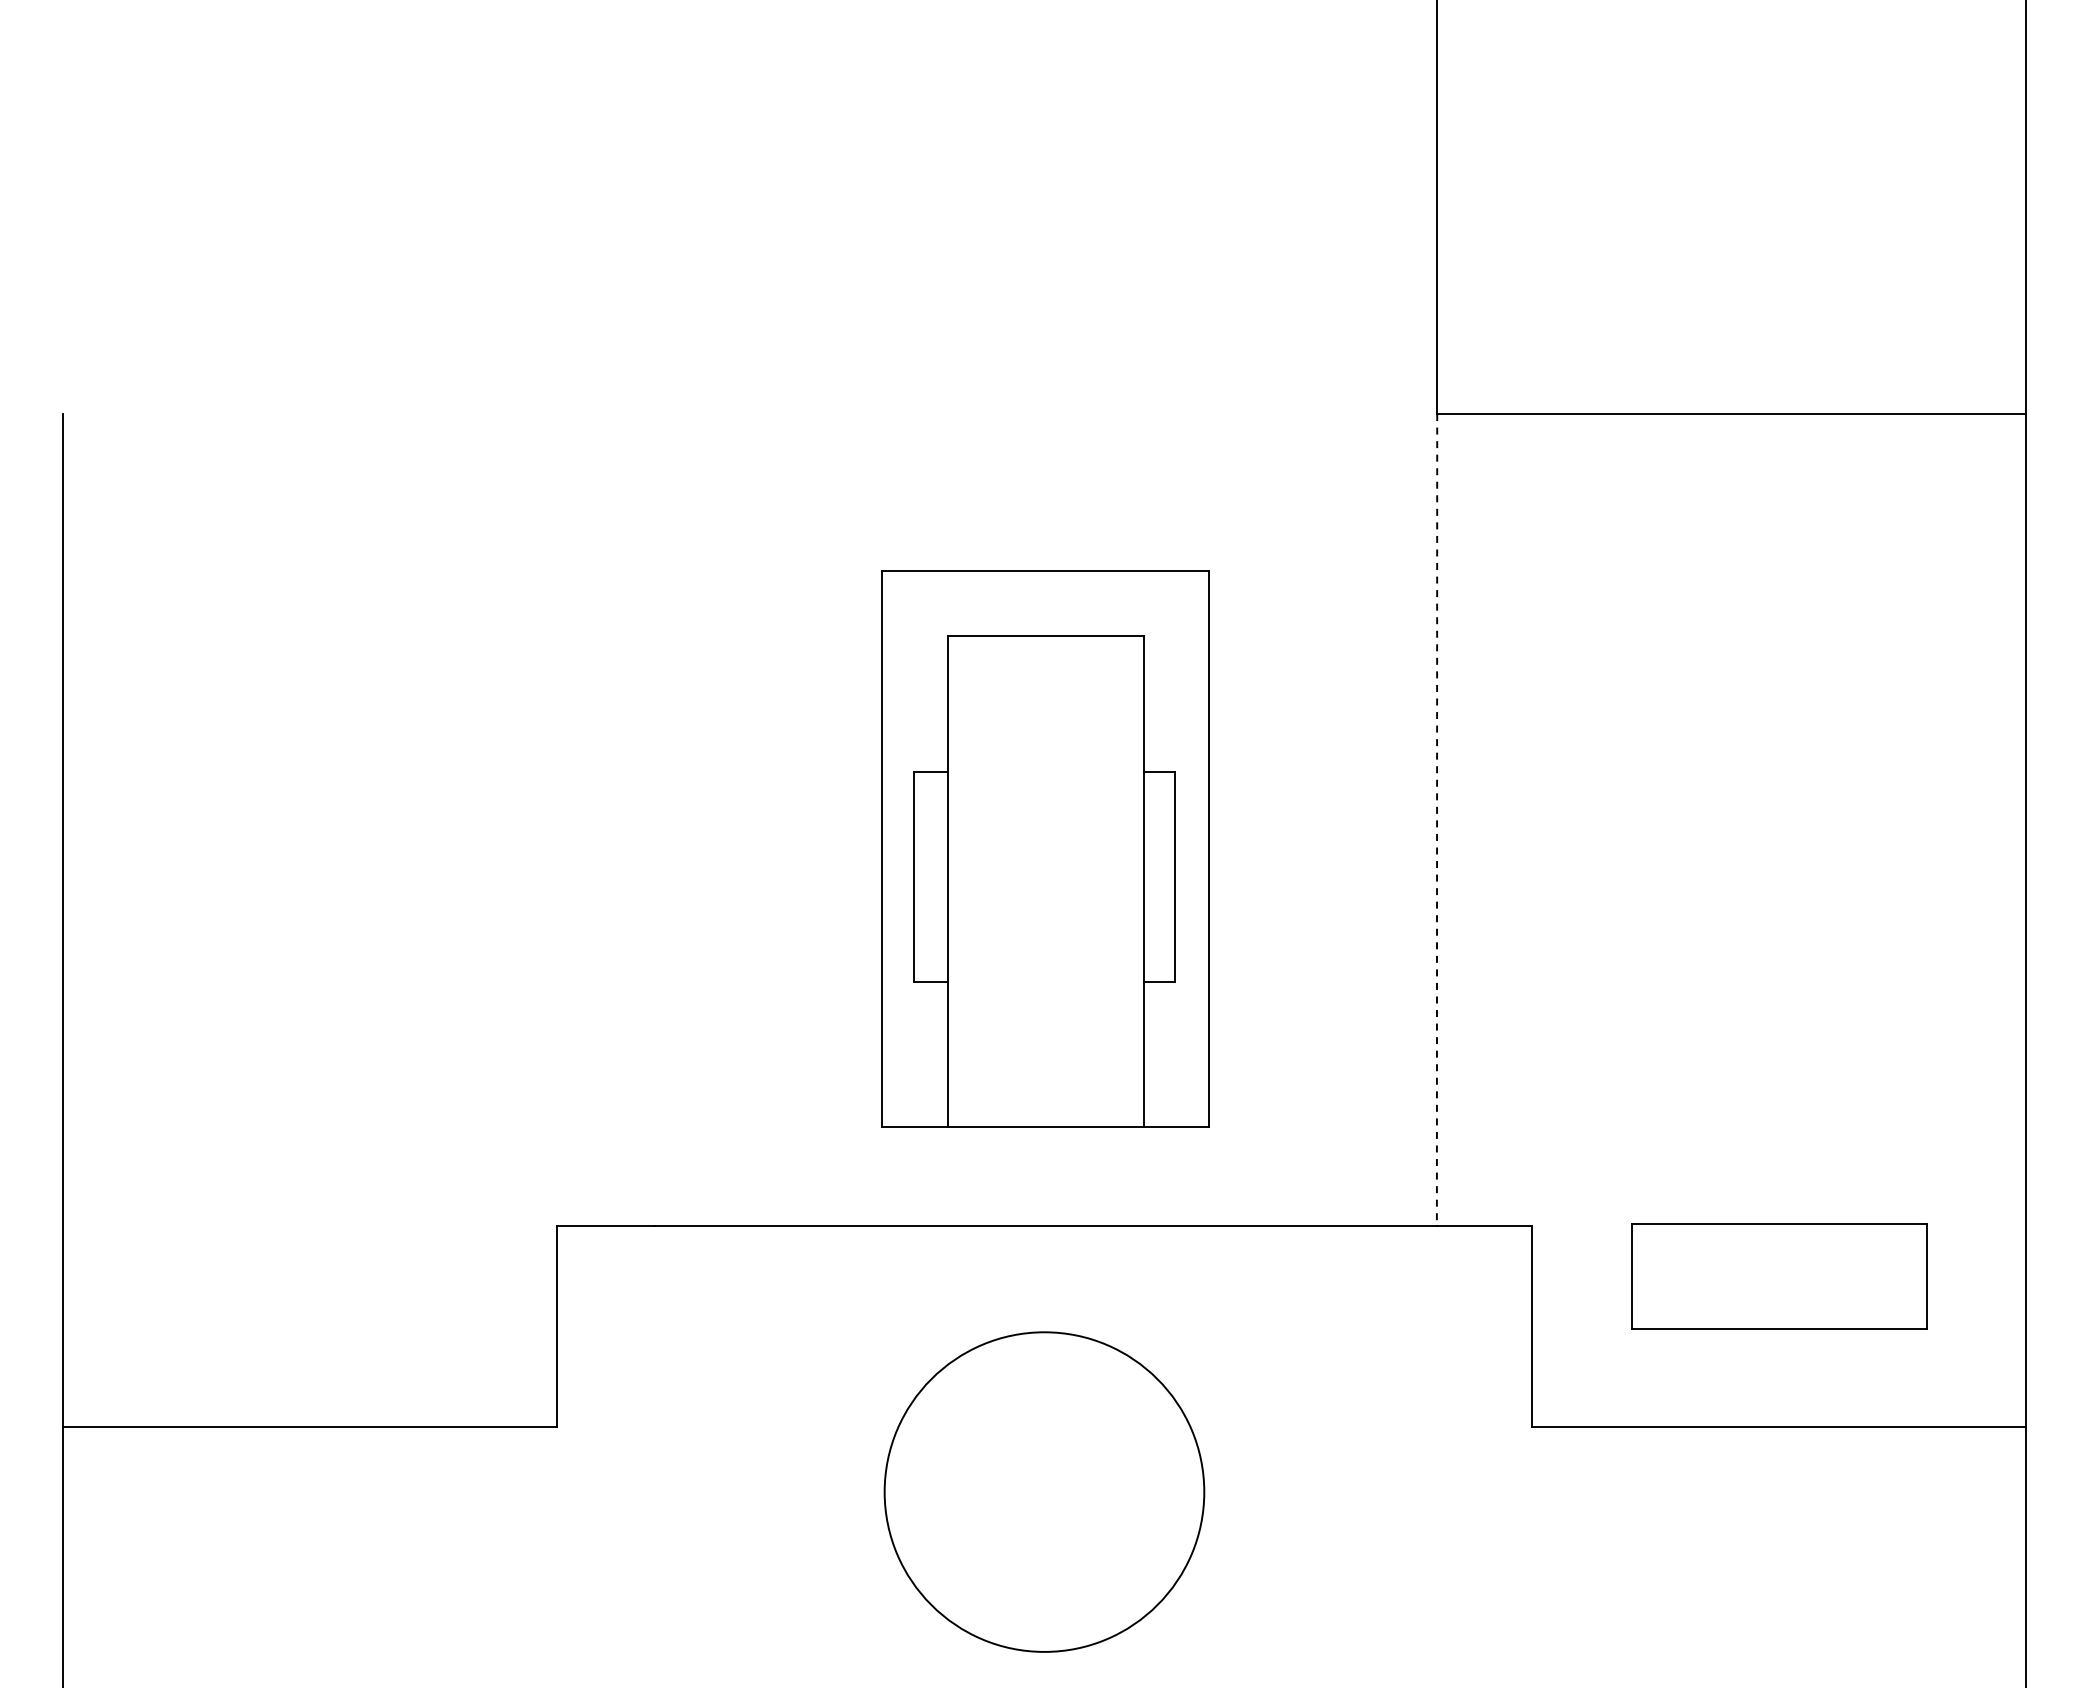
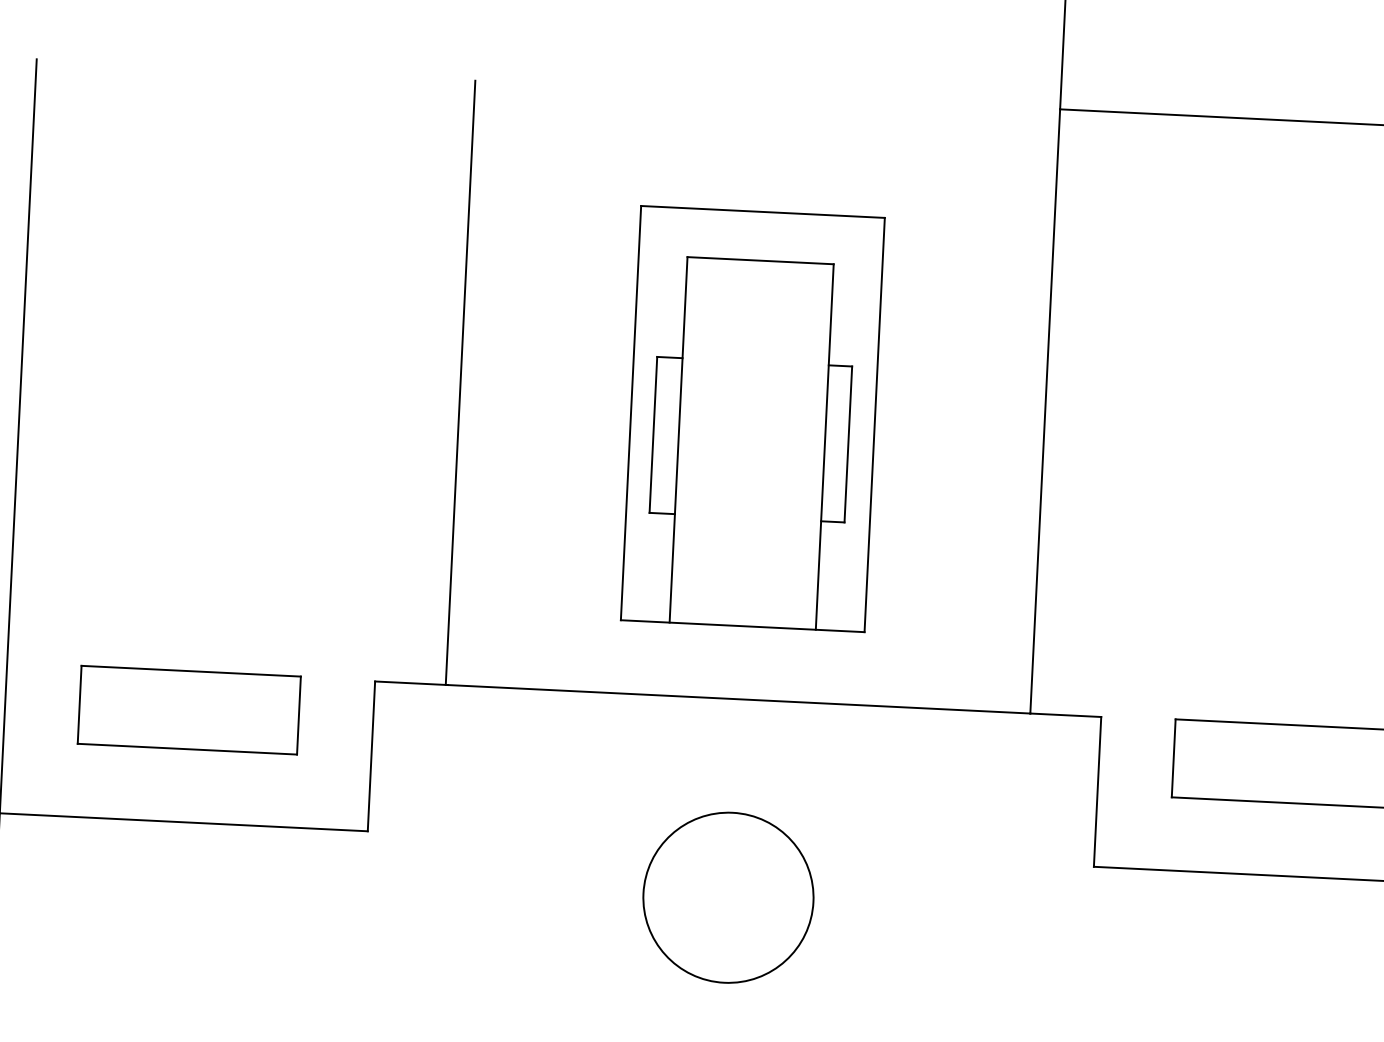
line: (651, 819) -> (460, 382), added
line: (1437, 819) -> (1045, 411), dashed -> solid
part: (309, 1276) -> (189, 710), added
circle: (1044, 1492) -> (728, 897), size x0.71

